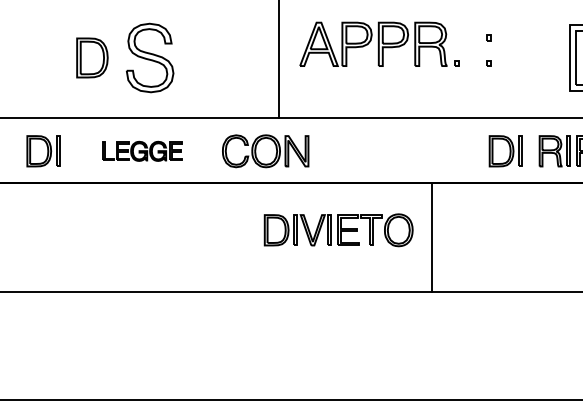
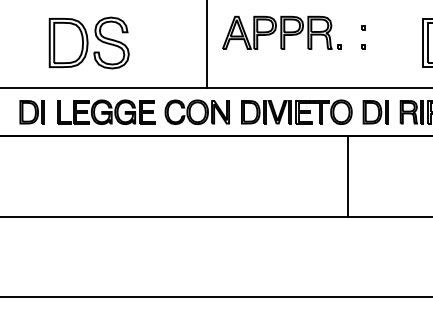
part: (92, 57) -> (68, 42), size x1.67
part: (142, 151) -> (105, 112), size x1.67
part: (338, 230) -> (296, 112), moved
line: (432, 237) -> (347, 176), moved

